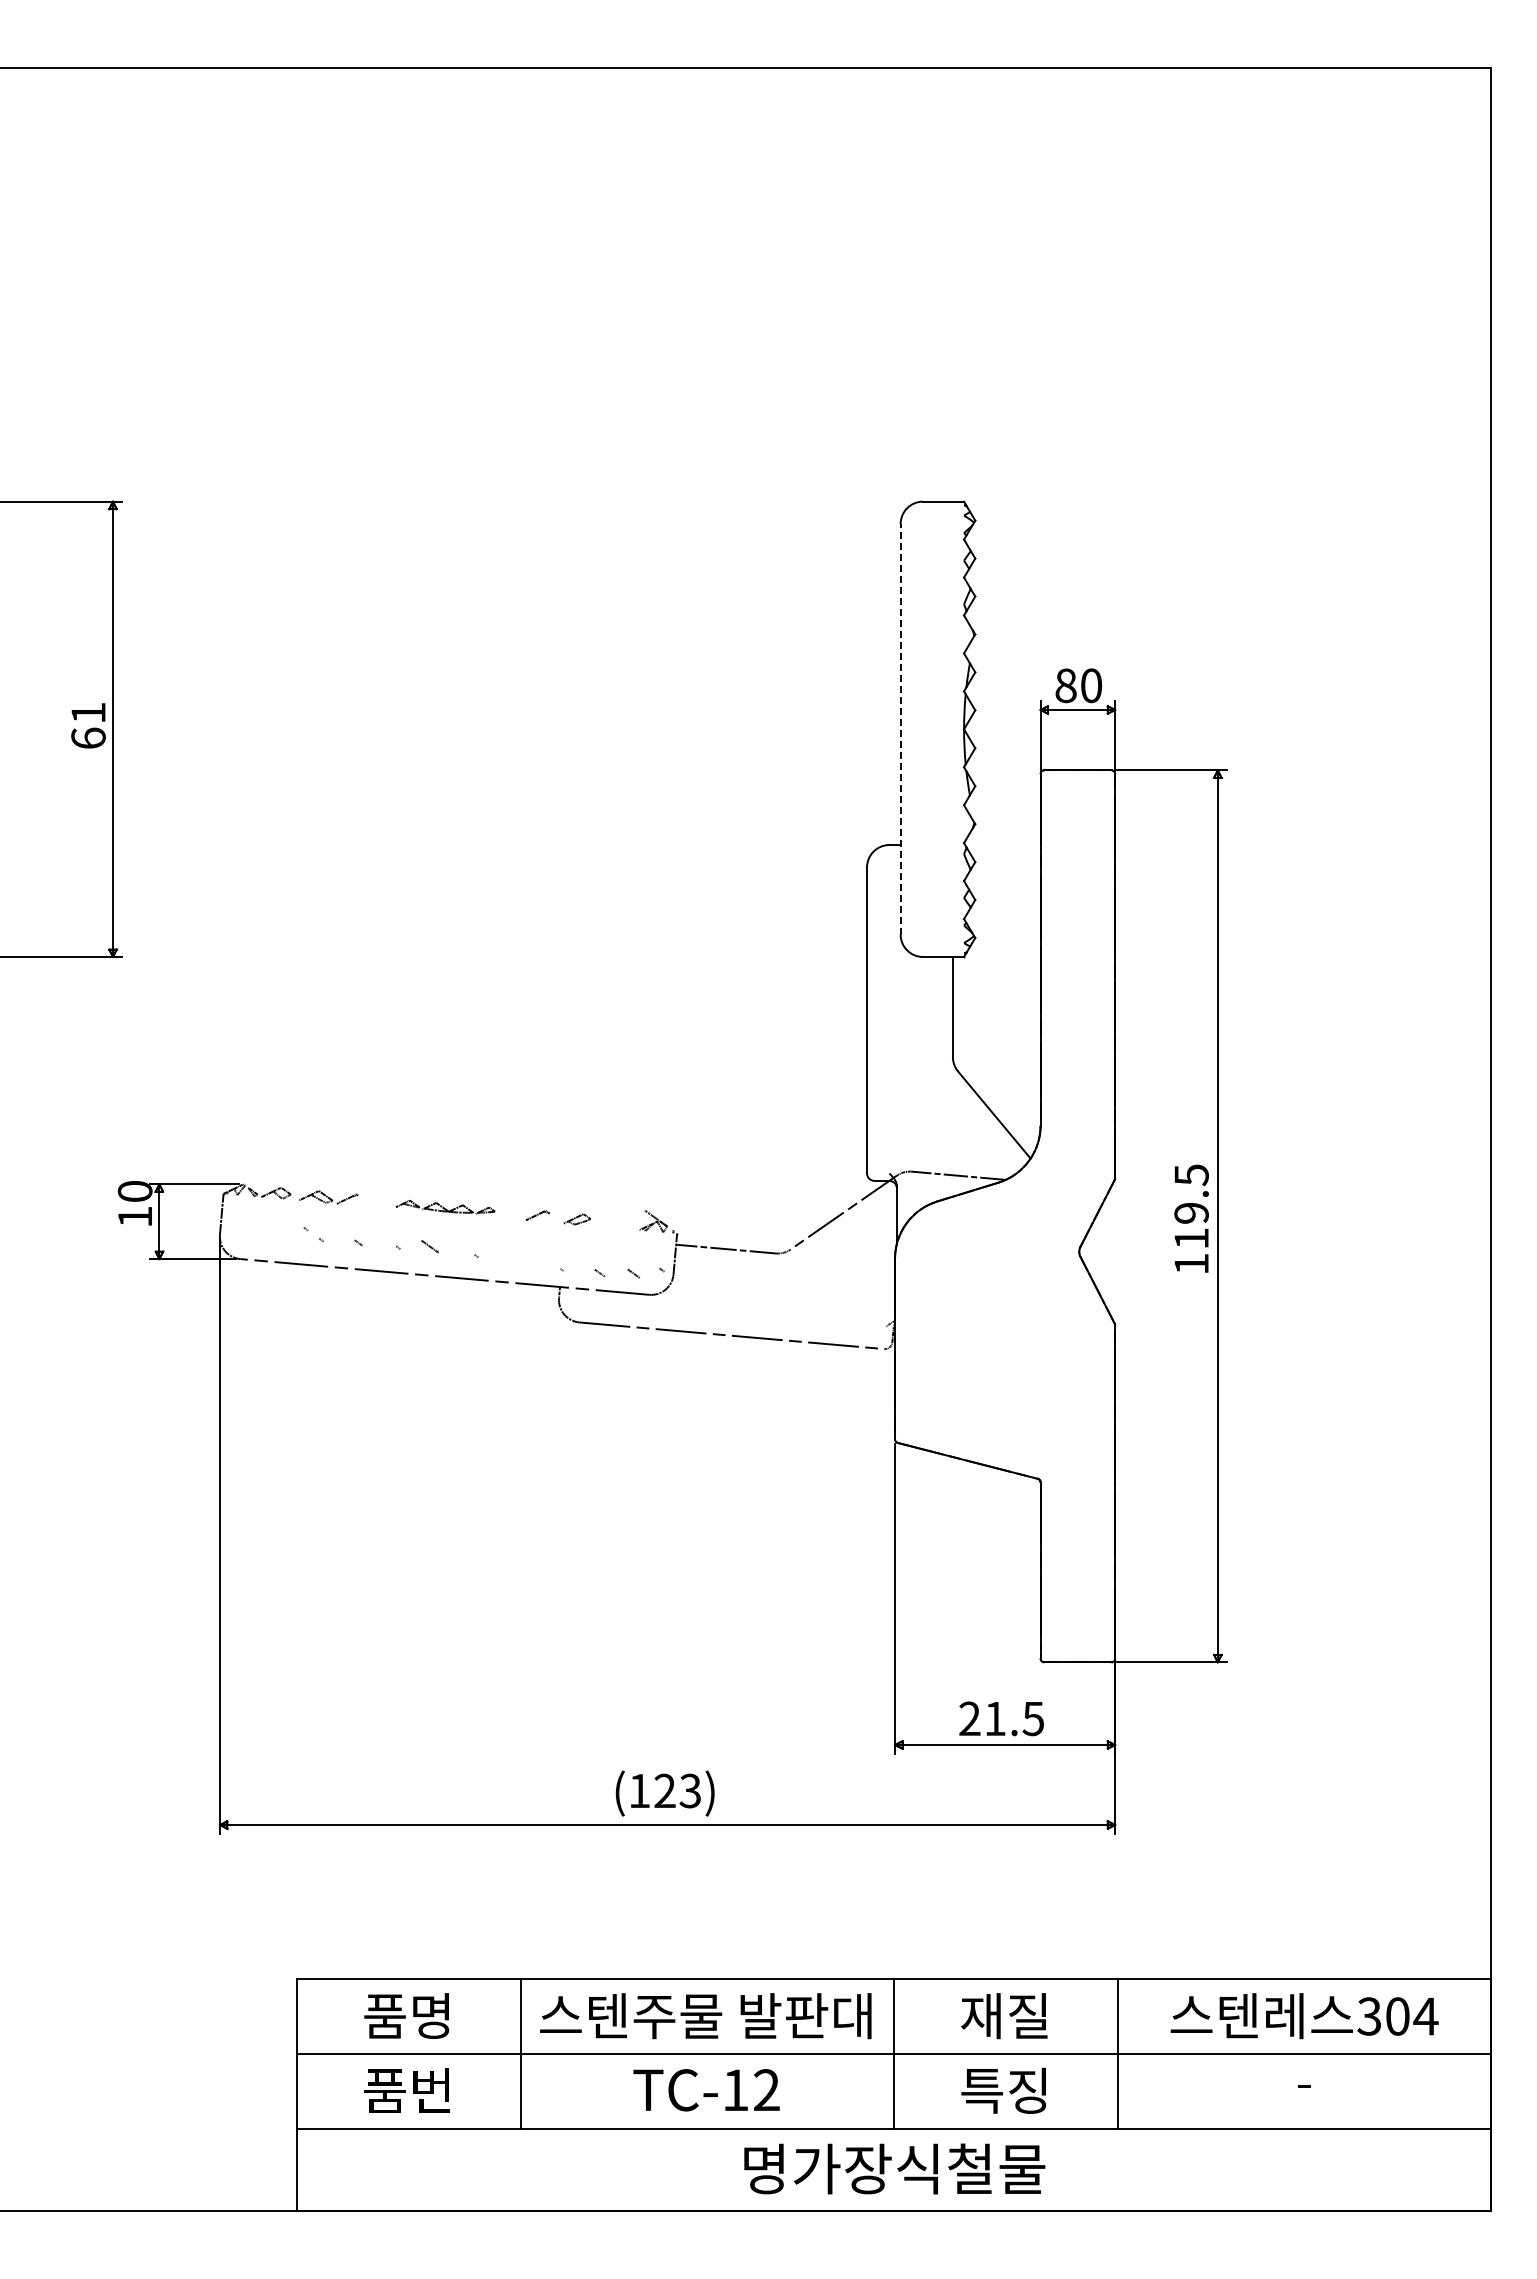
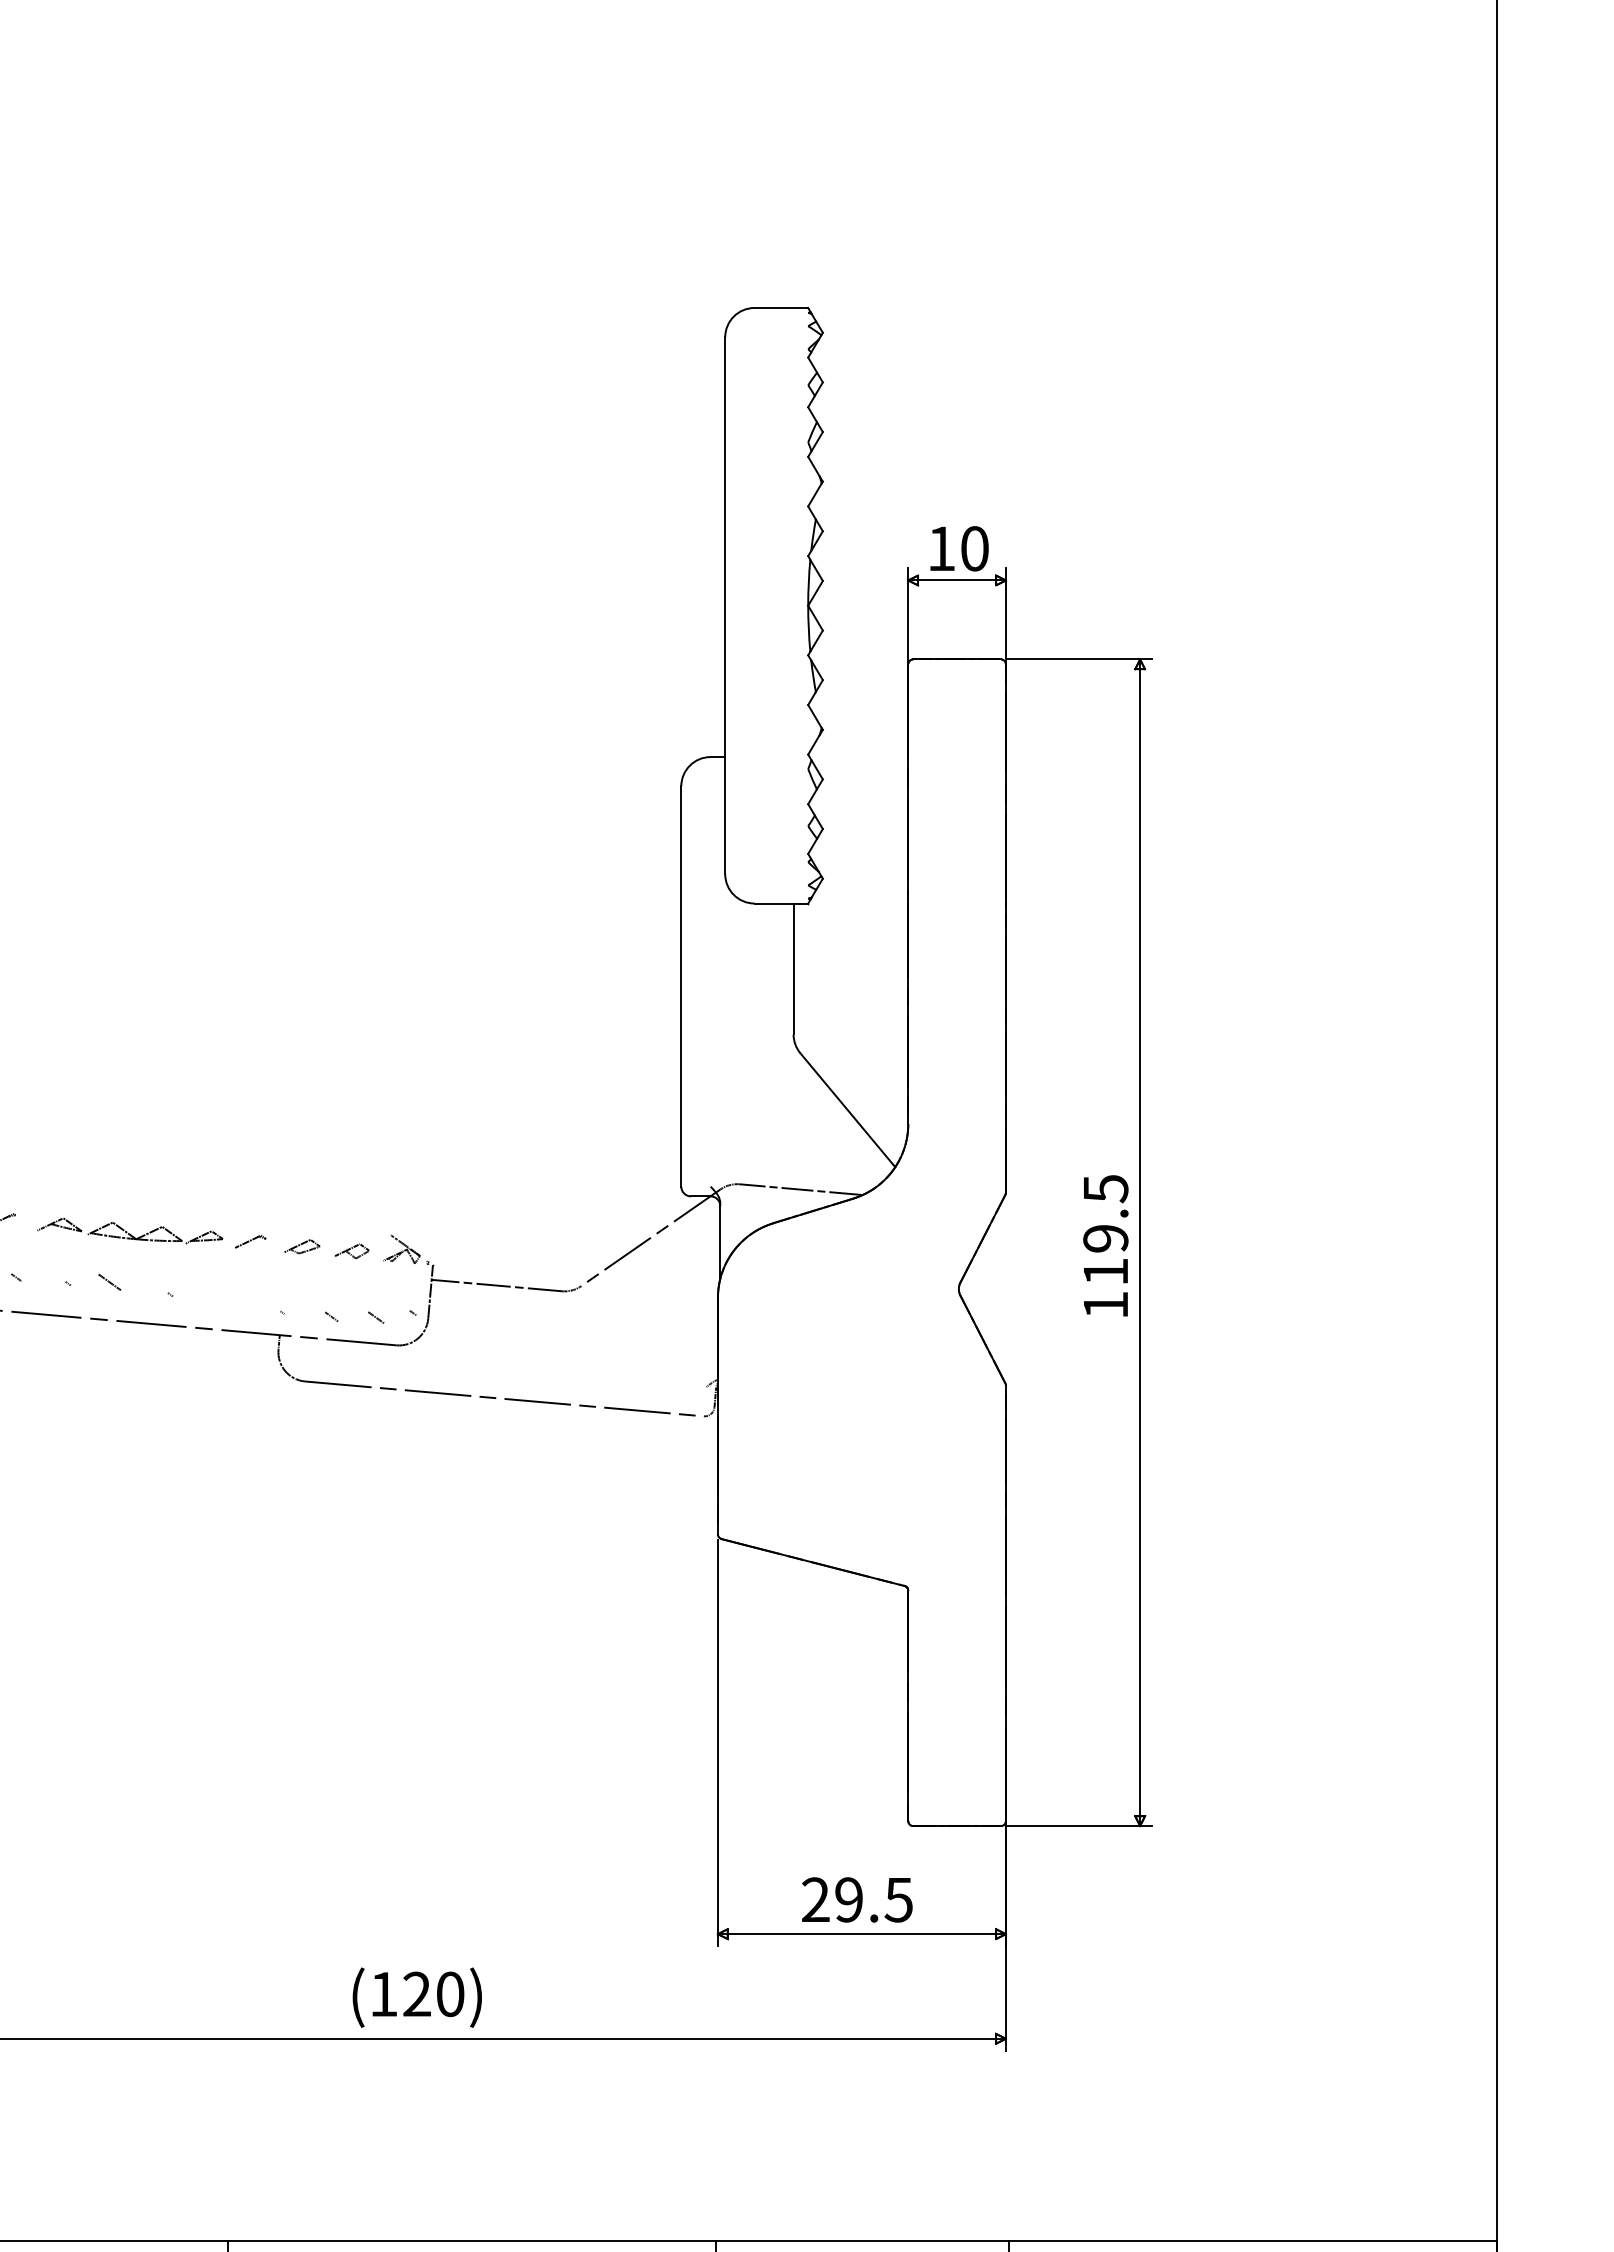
text: (1065, 685) -> (940, 548), 80 -> 10
line: (900, 728) -> (725, 604), dashed -> solid
part: (445, 1207) -> (129, 1231), size x1.43
part: (614, 1222) -> (351, 1250), added
text: (994, 1718) -> (848, 1899), 21.5 -> 29.5
text: (690, 1790) -> (450, 1993), (123) -> (120)

